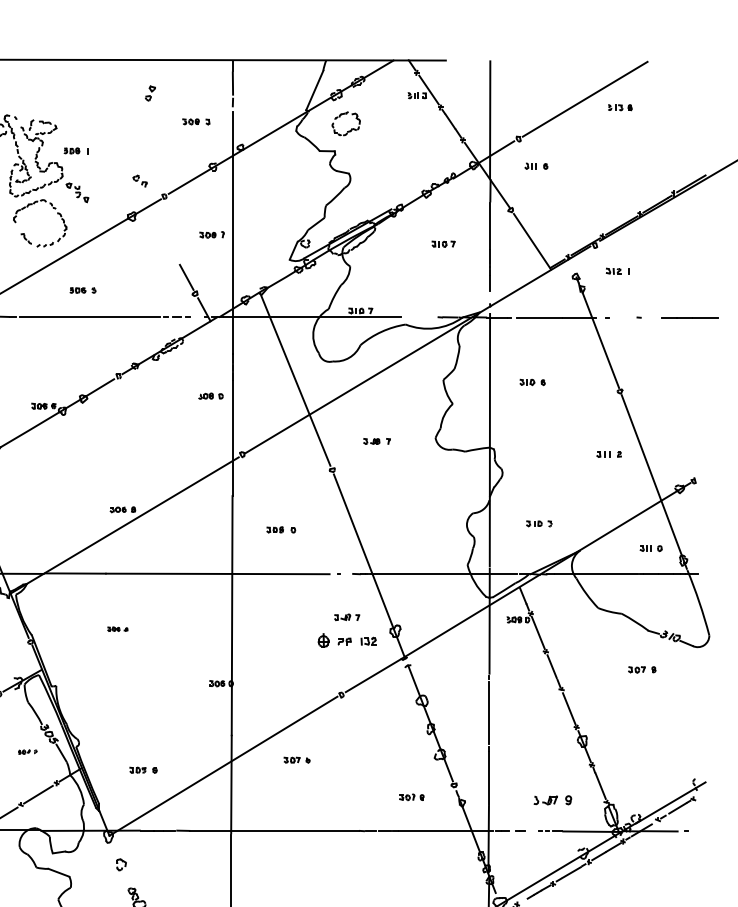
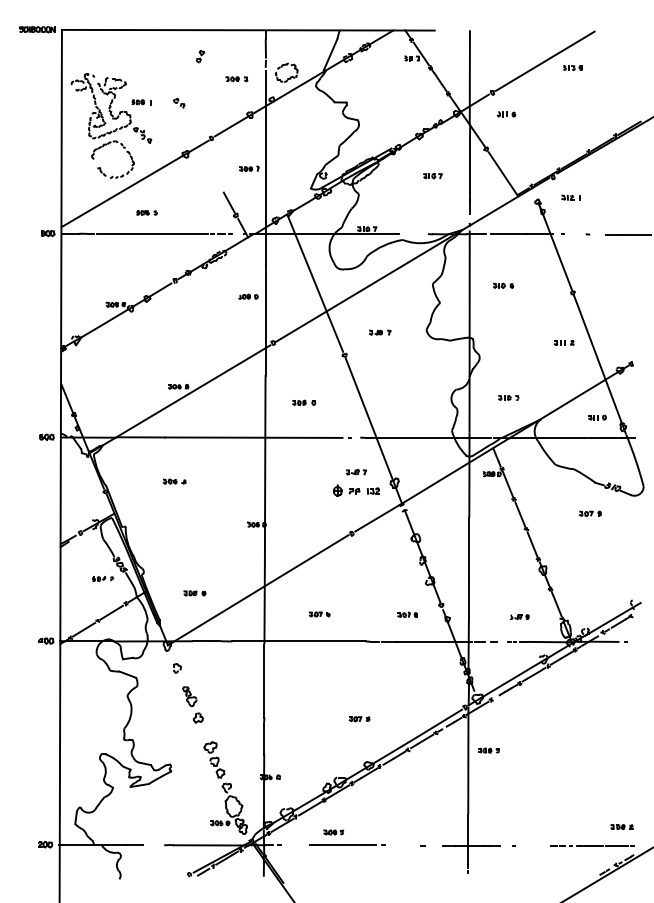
part: (345, 123) -> (286, 72), moved
part: (140, 181) -> (179, 103), moved
part: (117, 629) -> (174, 481), size x1.43
part: (28, 751) -> (103, 578), size x1.43
part: (296, 760) -> (319, 614), moved
part: (552, 799) -> (519, 616), size x0.62

